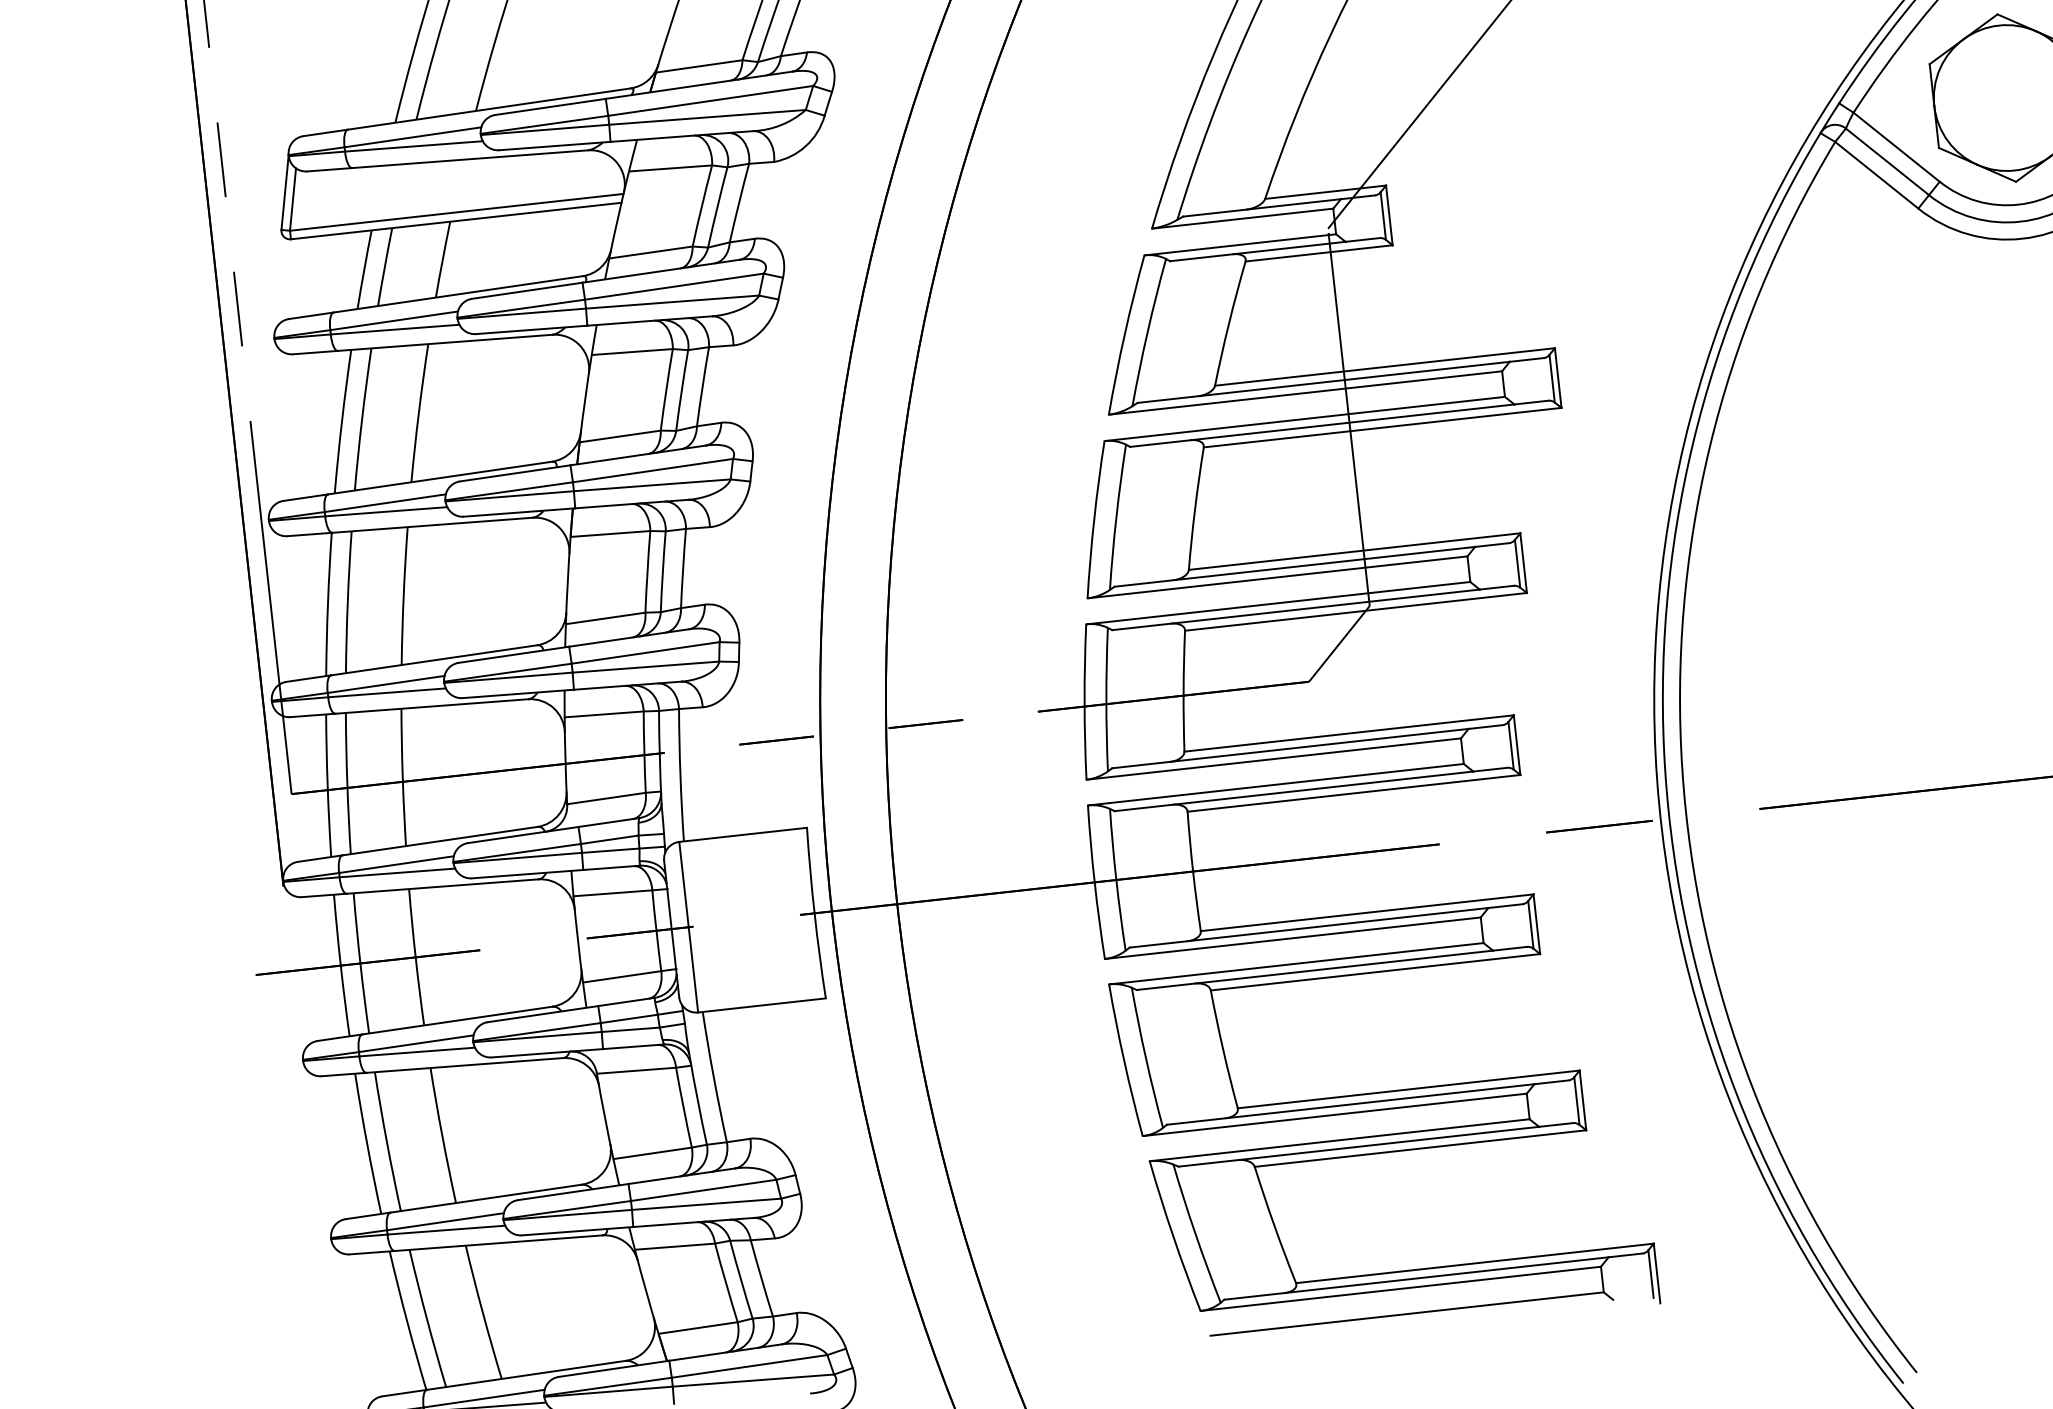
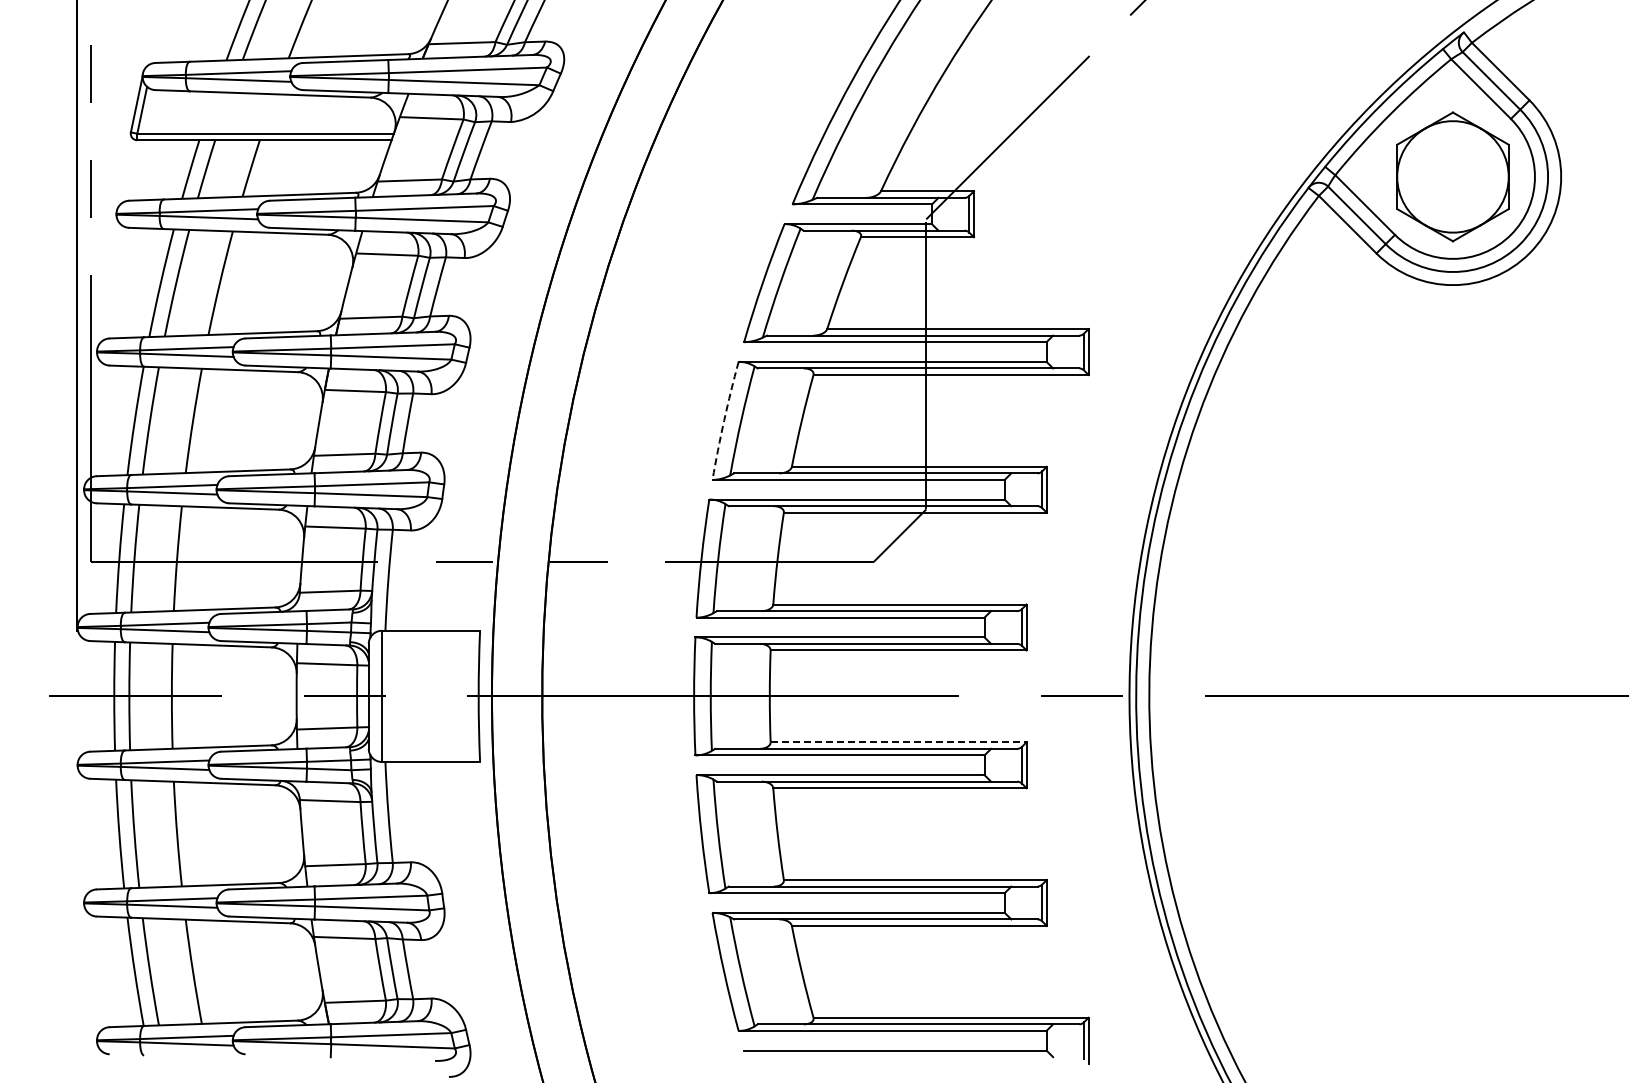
arc: (1094, 519) -> (724, 420), solid -> dashed
line: (1367, 913) -> (898, 742), solid -> dashed

